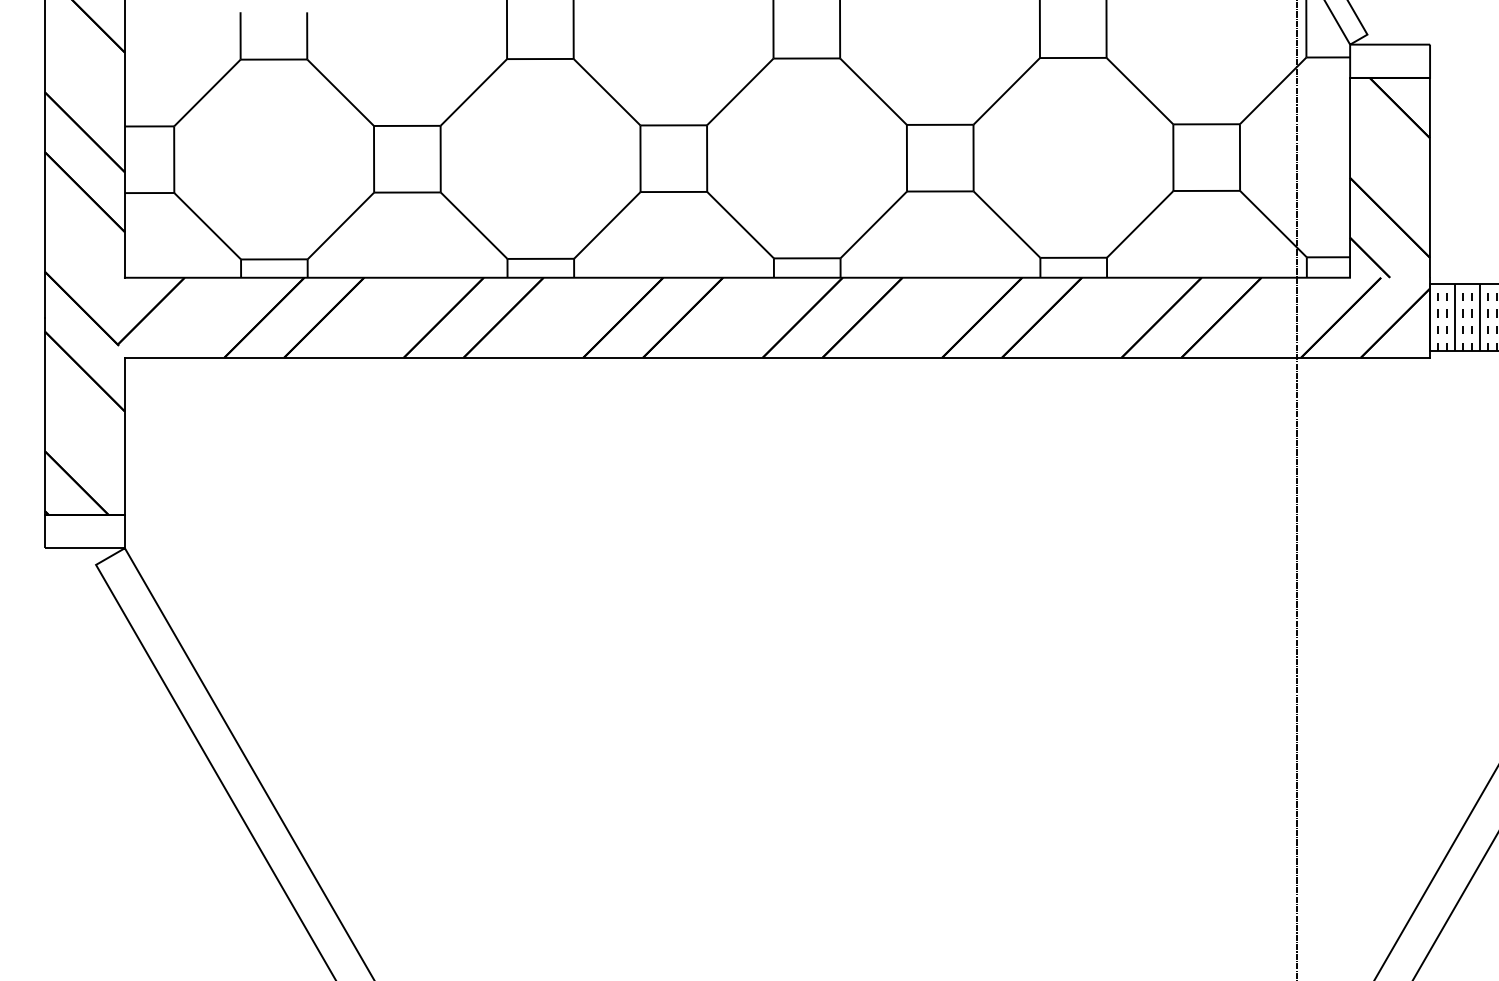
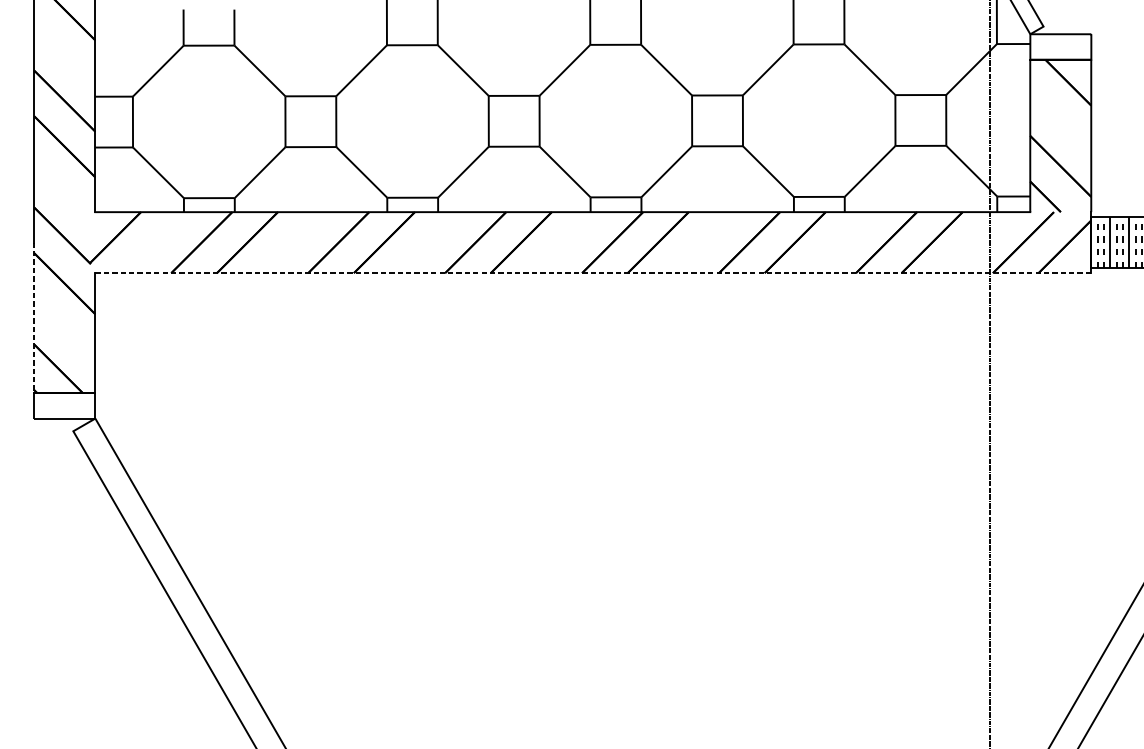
line: (777, 357) -> (593, 273), solid -> dashed
line: (44, 416) -> (34, 318), solid -> dashed

